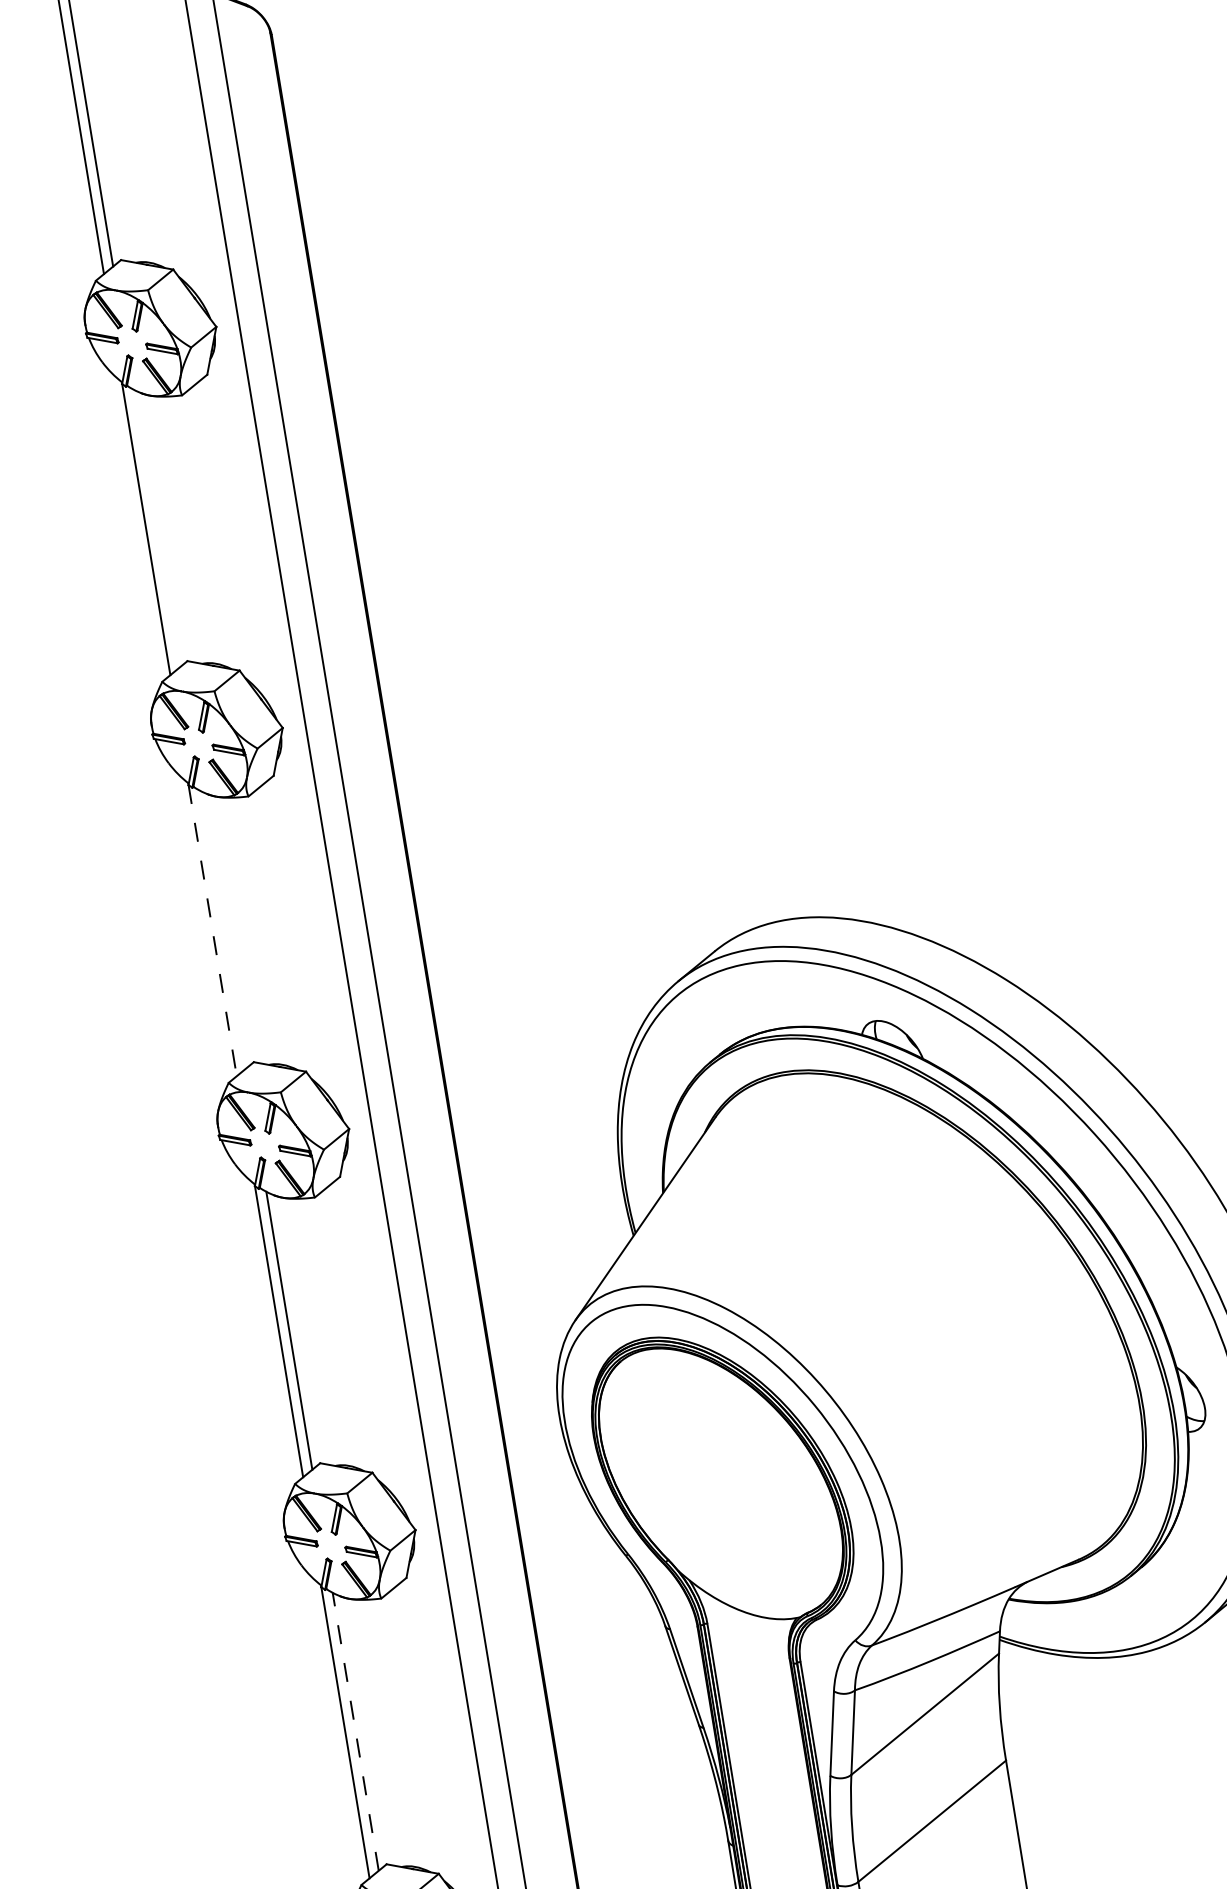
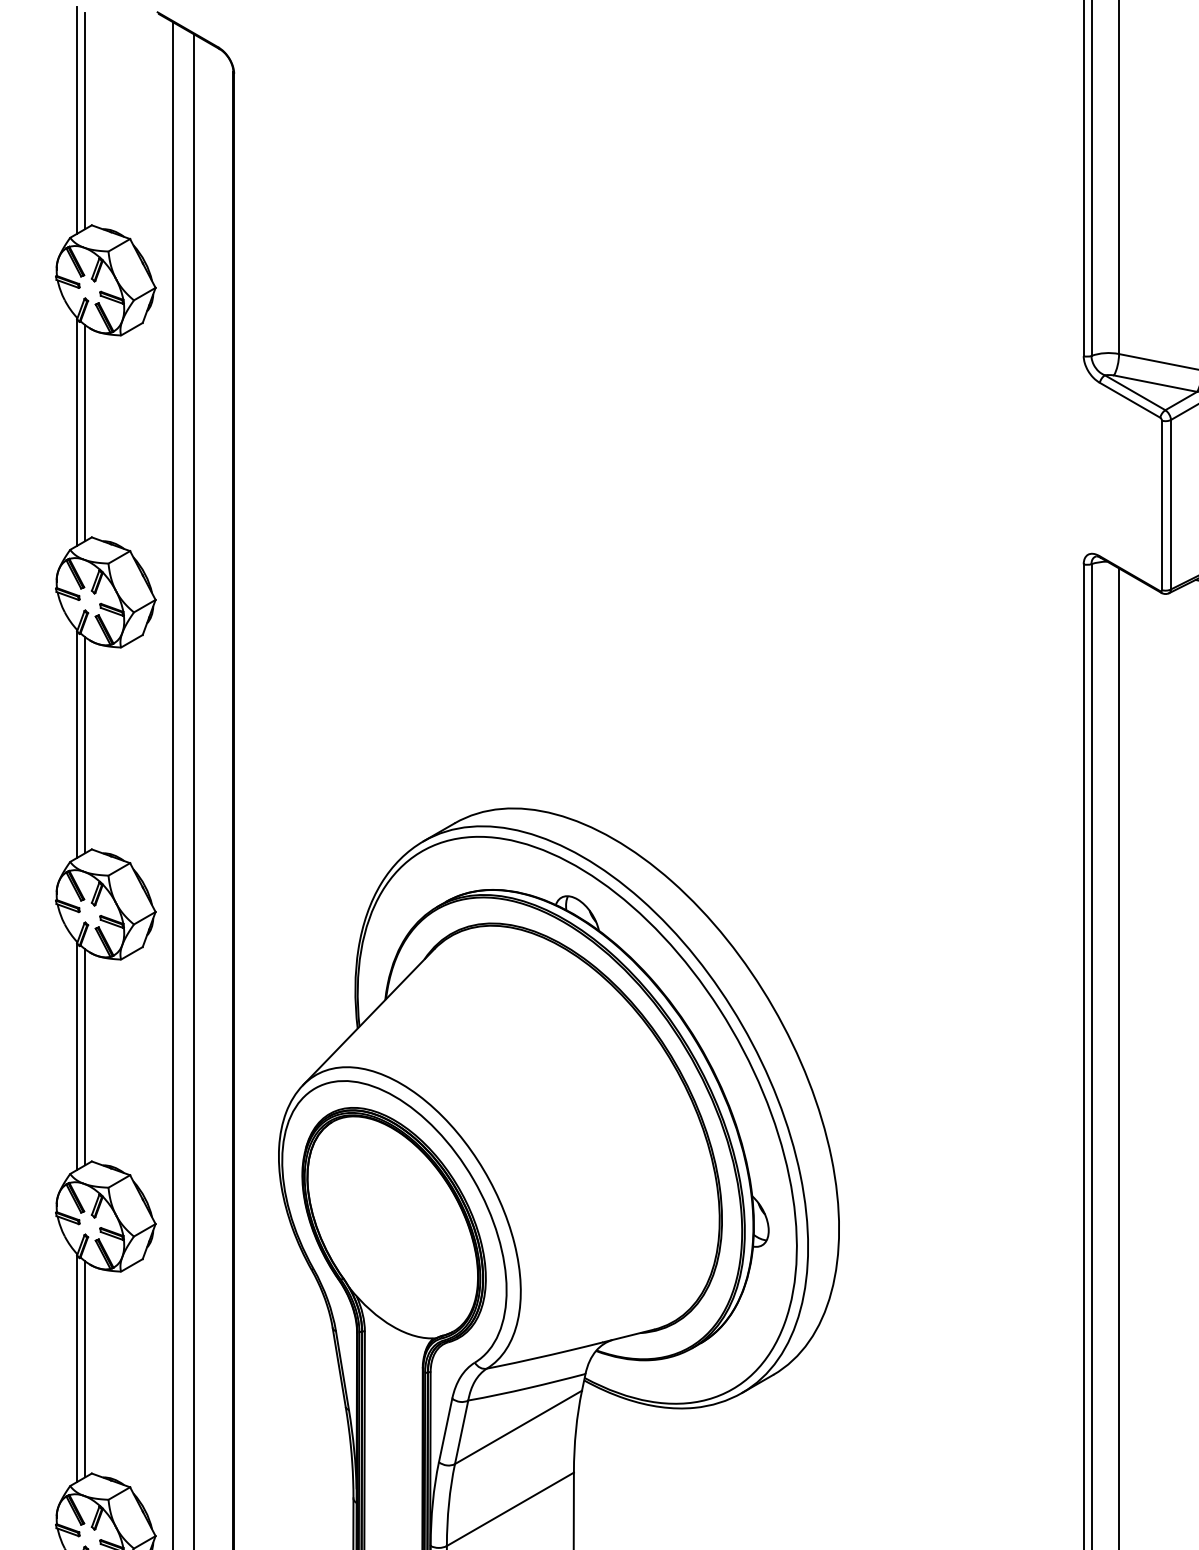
line: (157, 528) -> (85, 433), added
line: (223, 929) -> (85, 745), added
line: (213, 931) -> (77, 745), dashed -> solid
line: (356, 1730) -> (85, 1368), dashed -> solid

